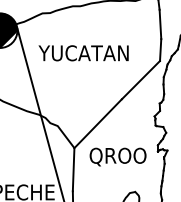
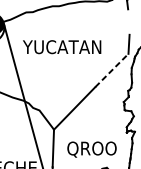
line: (160, 24) -> (128, 22), removed
line: (141, 79) -> (112, 69), solid -> dashed
text: (117, 156) -> (91, 149), moved

